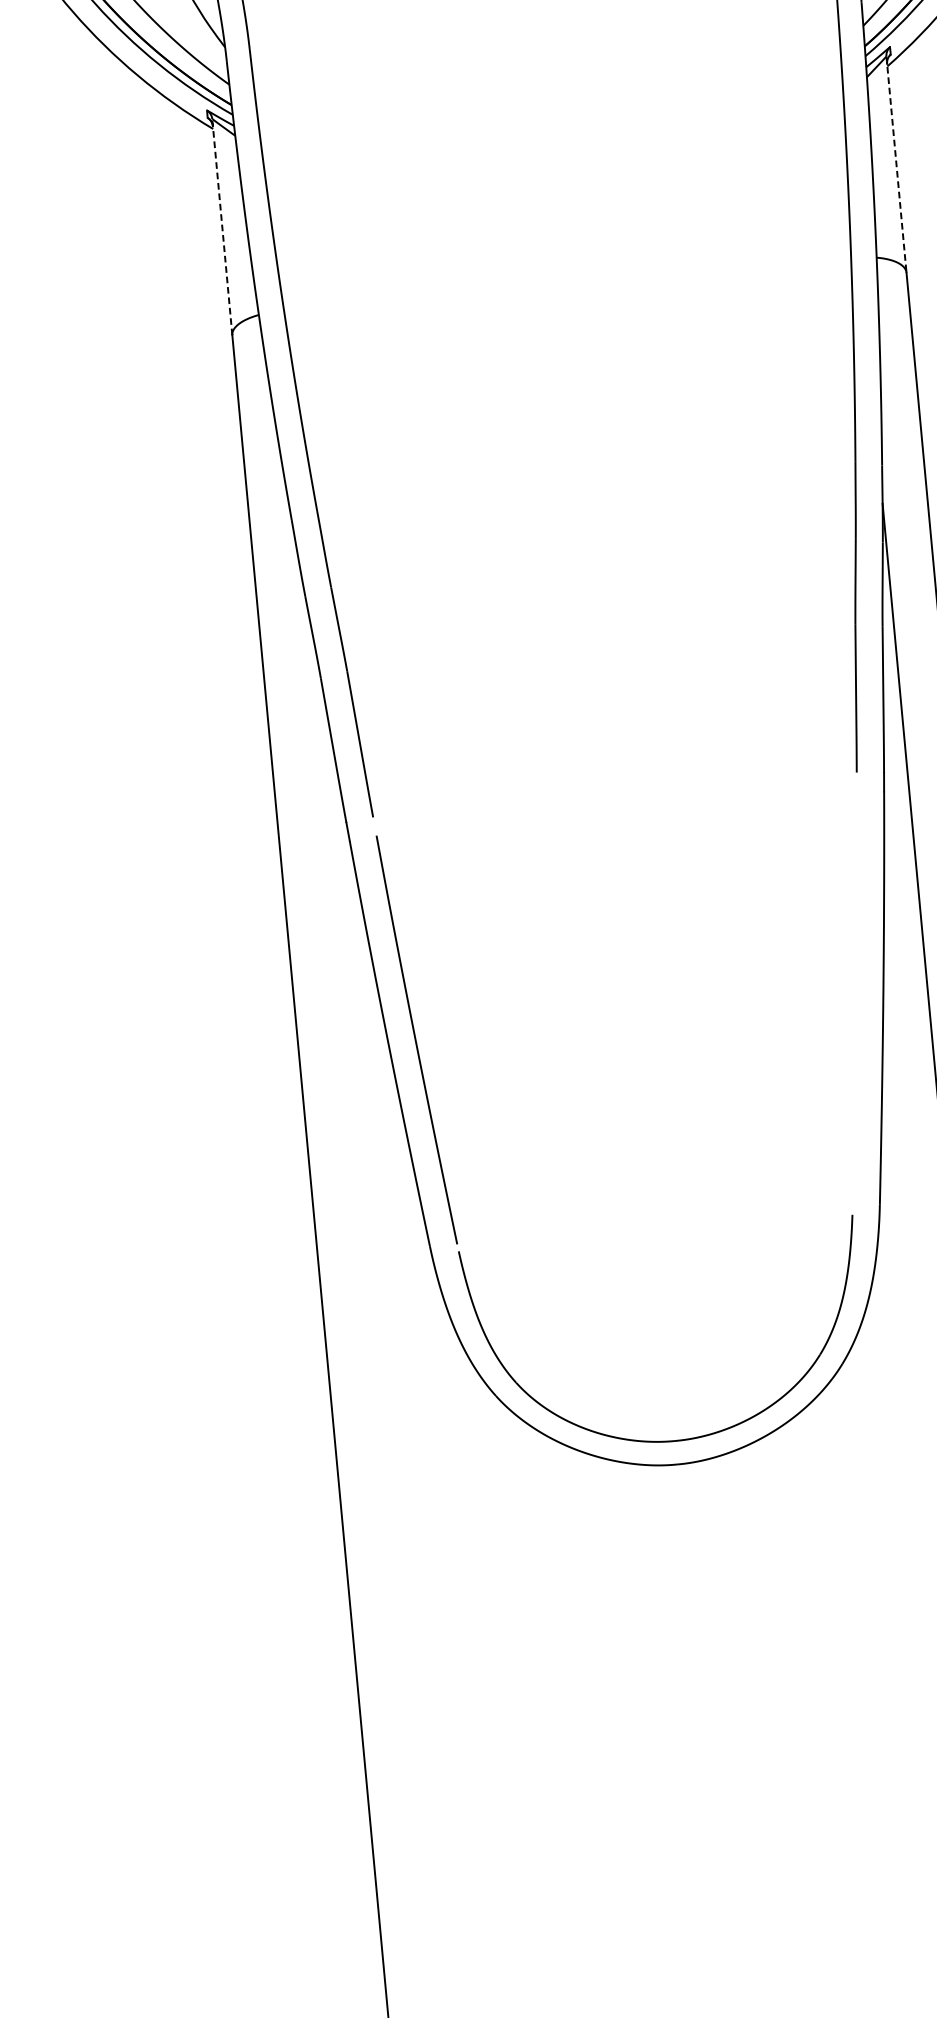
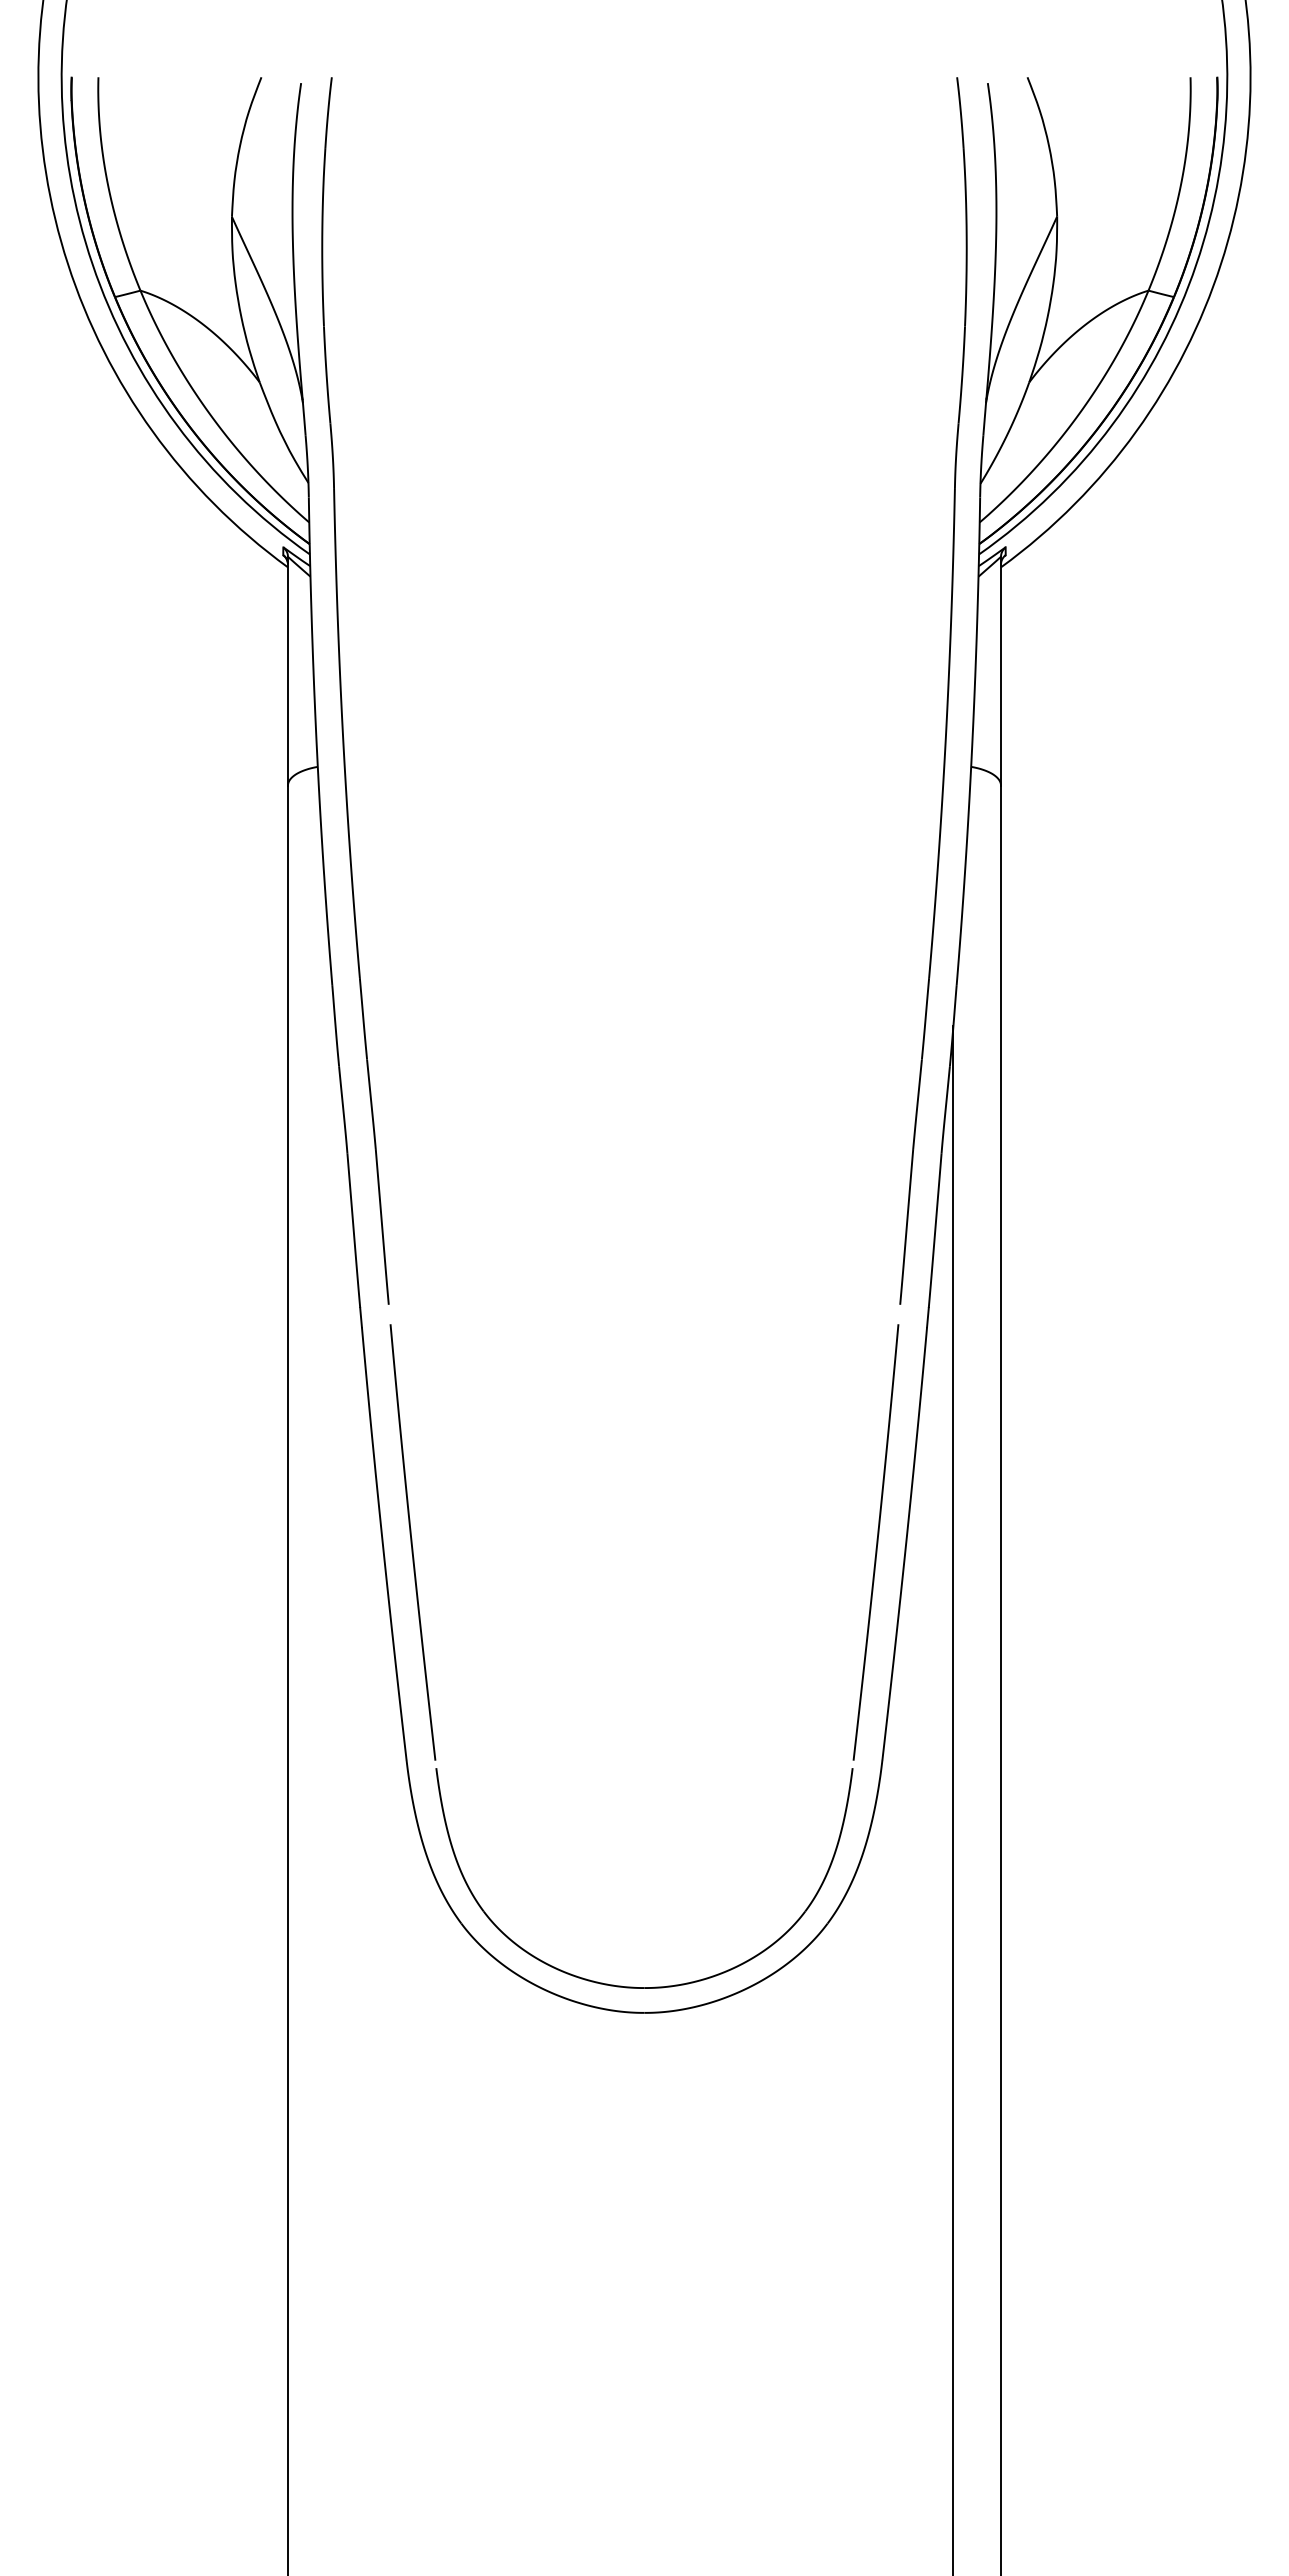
line: (896, 164) -> (1001, 671), dashed -> solid
line: (221, 226) -> (287, 670), dashed -> solid
curve: (855, 999) -> (876, 1542), added

